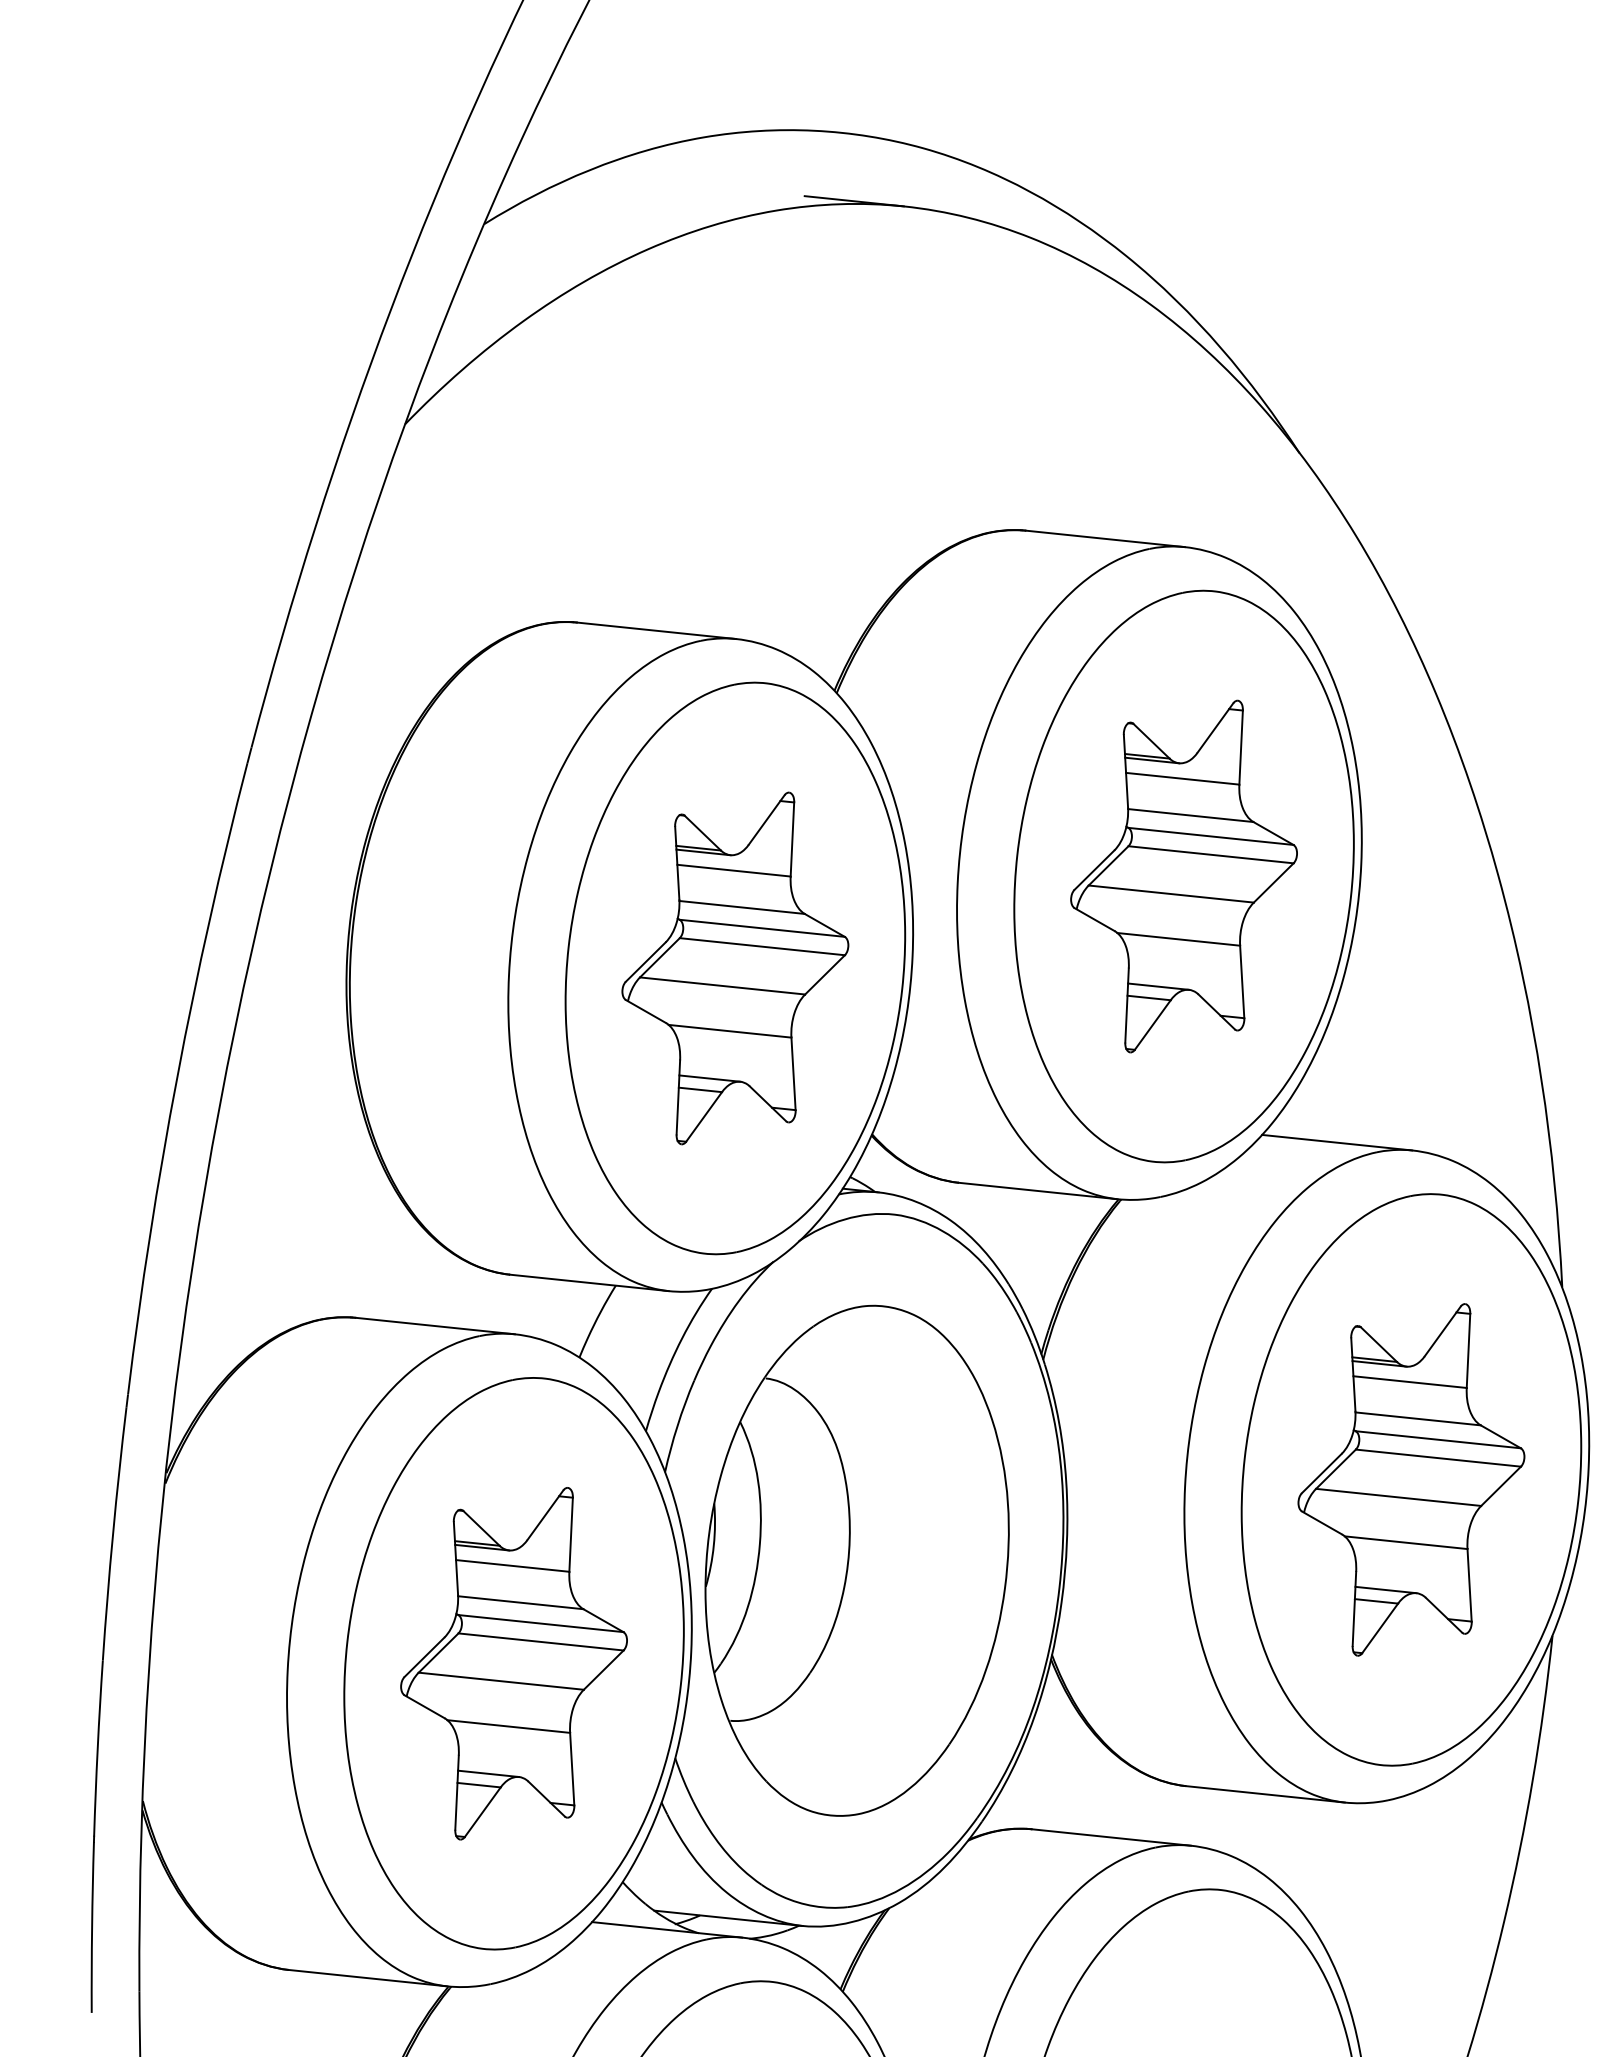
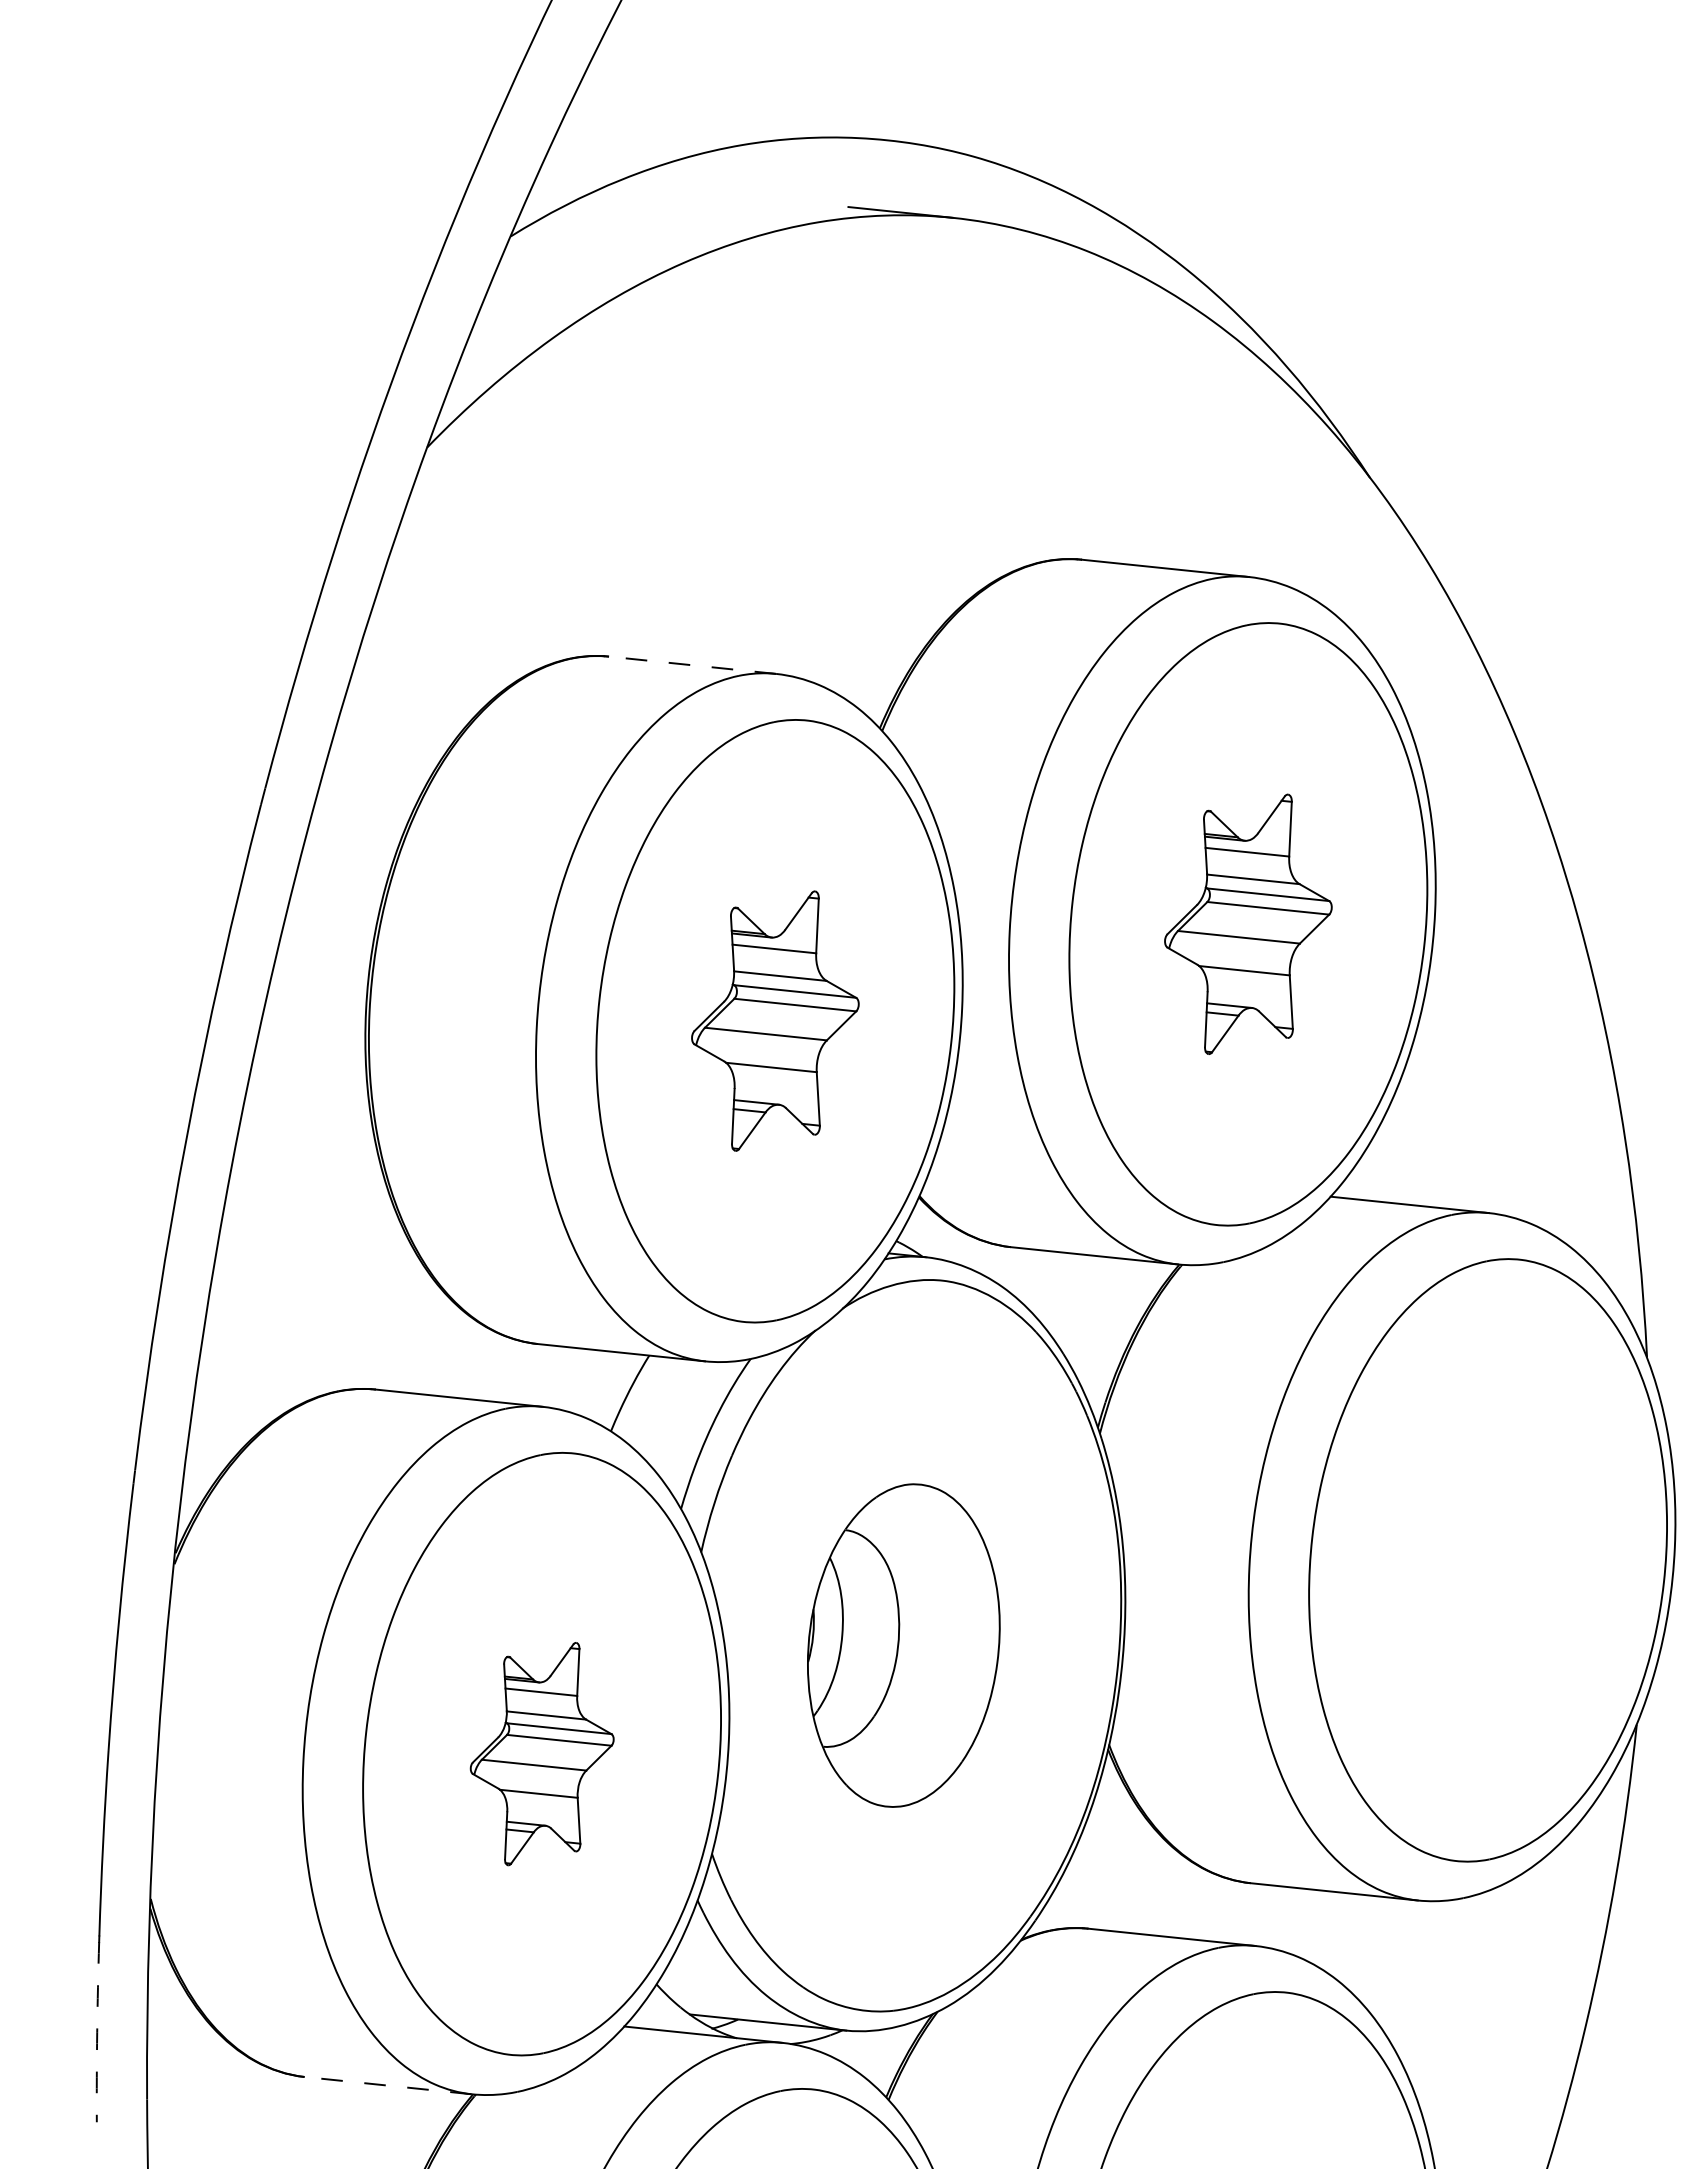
line: (656, 631) -> (692, 665), solid -> dashed
part: (1184, 876) -> (1248, 924), size x0.7
part: (735, 967) -> (775, 1020), size x0.7
part: (1411, 1480) -> (1488, 1560), removed
part: (856, 1560) -> (903, 1645), size x0.6
part: (514, 1663) -> (542, 1753), size x0.6
arc: (92, 1927) -> (97, 2032), solid -> dashed
line: (368, 1978) -> (388, 2085), solid -> dashed

